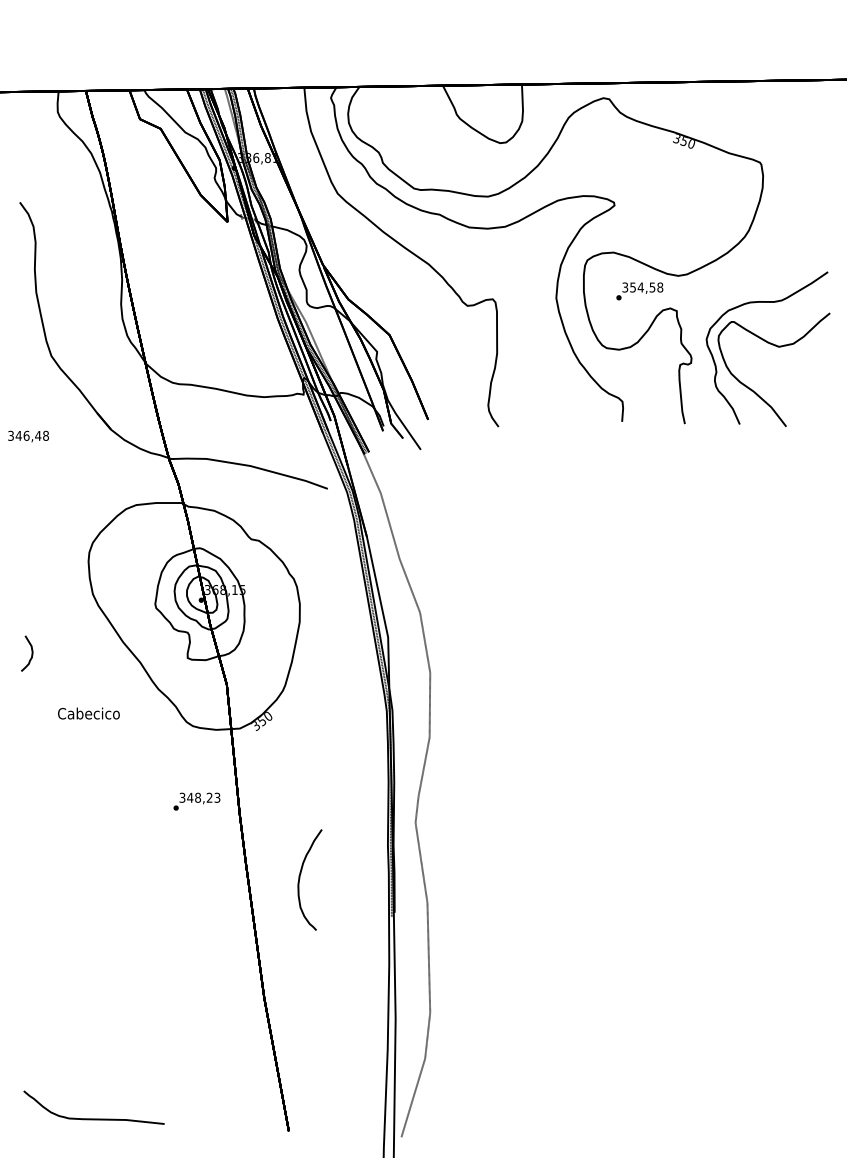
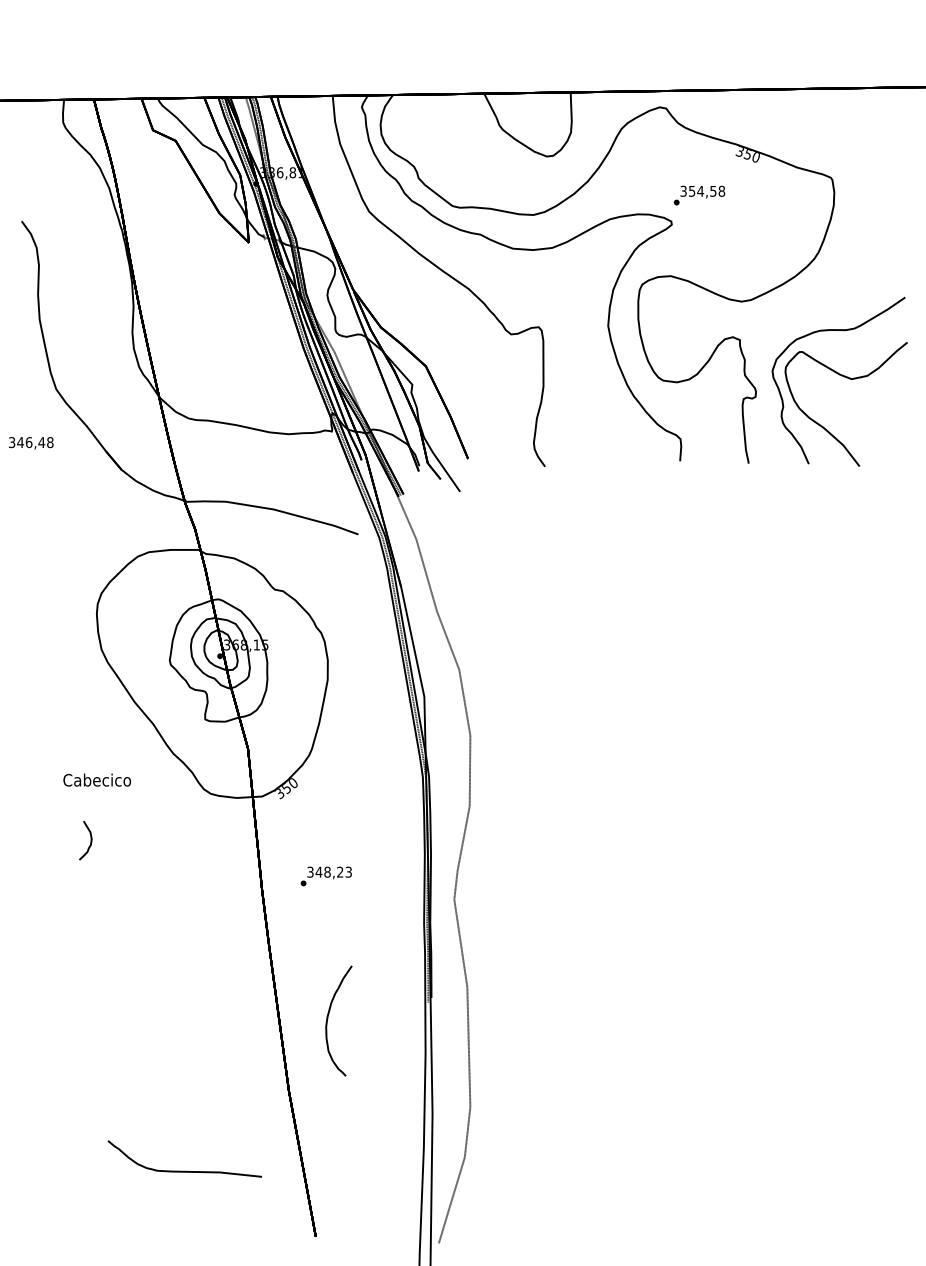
text: (639, 291) -> (699, 195), moved
text: (28, 436) -> (31, 443), moved
curve: (31, 653) -> (90, 840), moved
text: (196, 801) -> (325, 876), moved
curve: (300, 878) -> (328, 1019), moved
curve: (93, 1118) -> (184, 1170), moved

